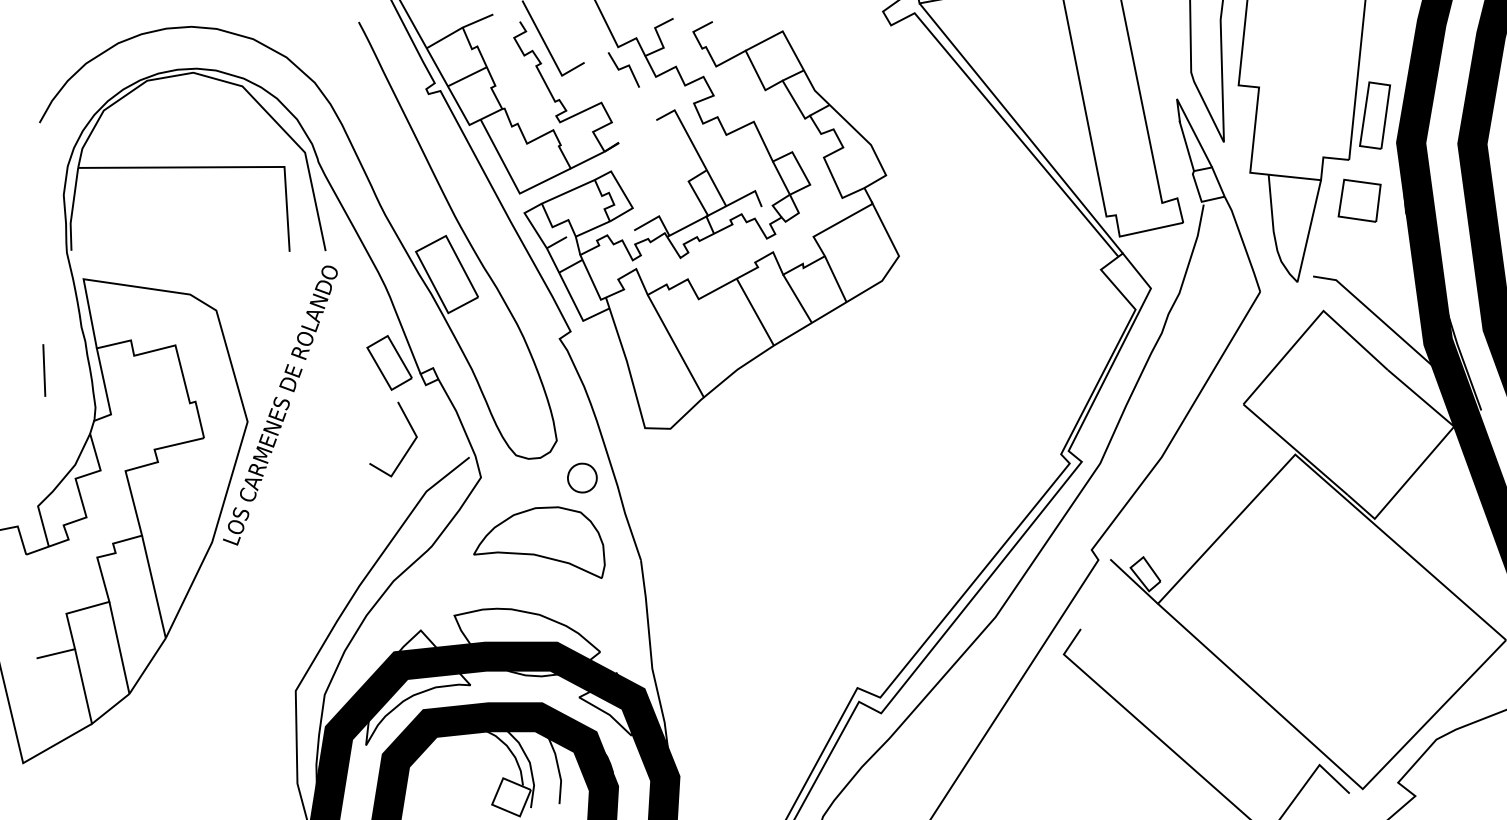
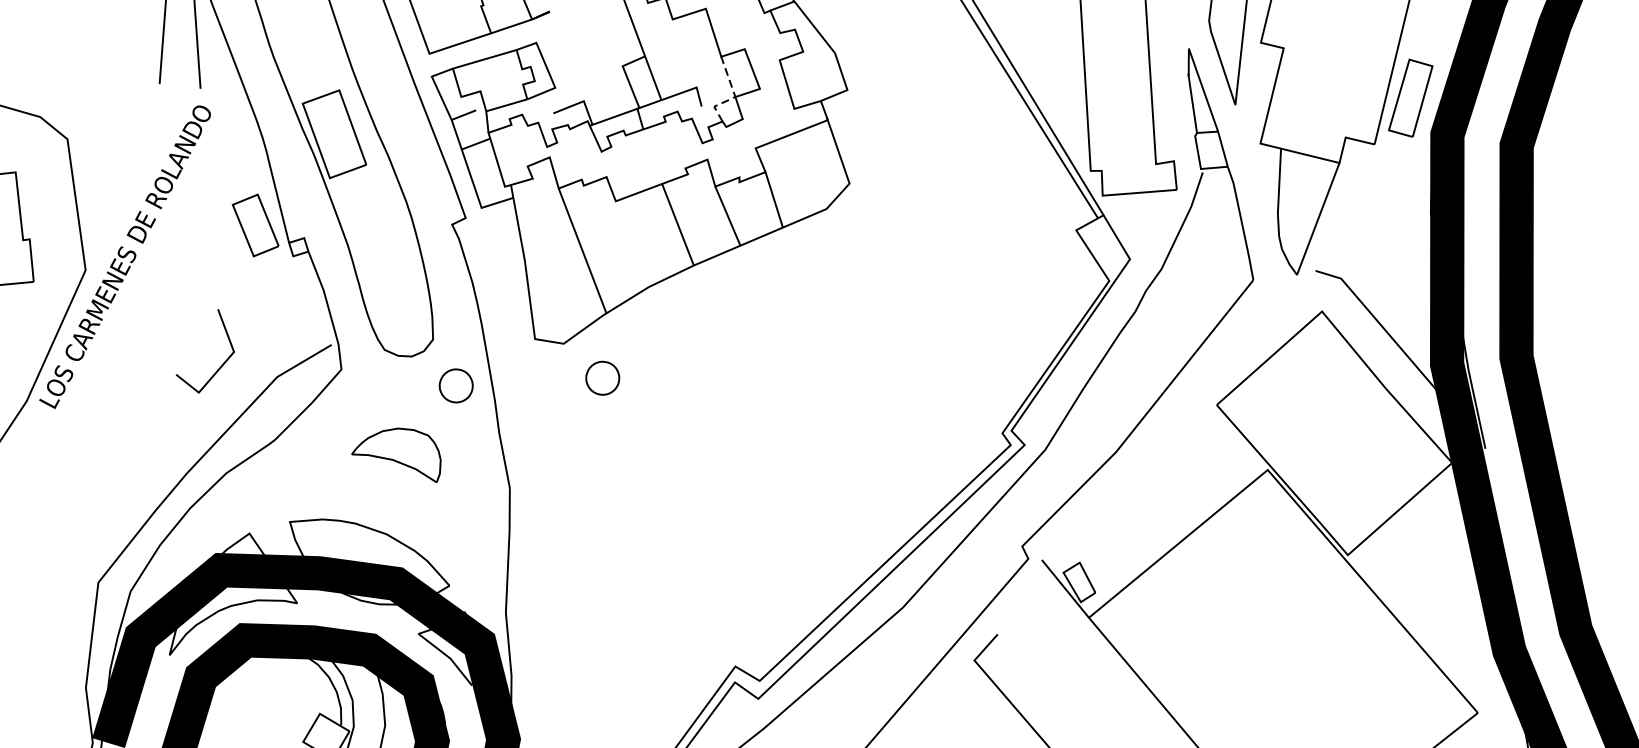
line: (789, 194) -> (734, 96), solid -> dashed
part: (1359, 200) -> (1379, 191), removed
line: (407, 449) -> (221, 364), moved
part: (708, 453) -> (602, 377), added
part: (539, 542) -> (397, 452), size x0.6

